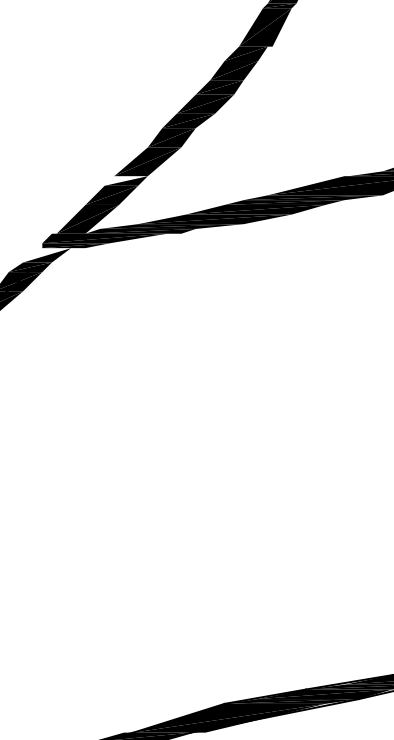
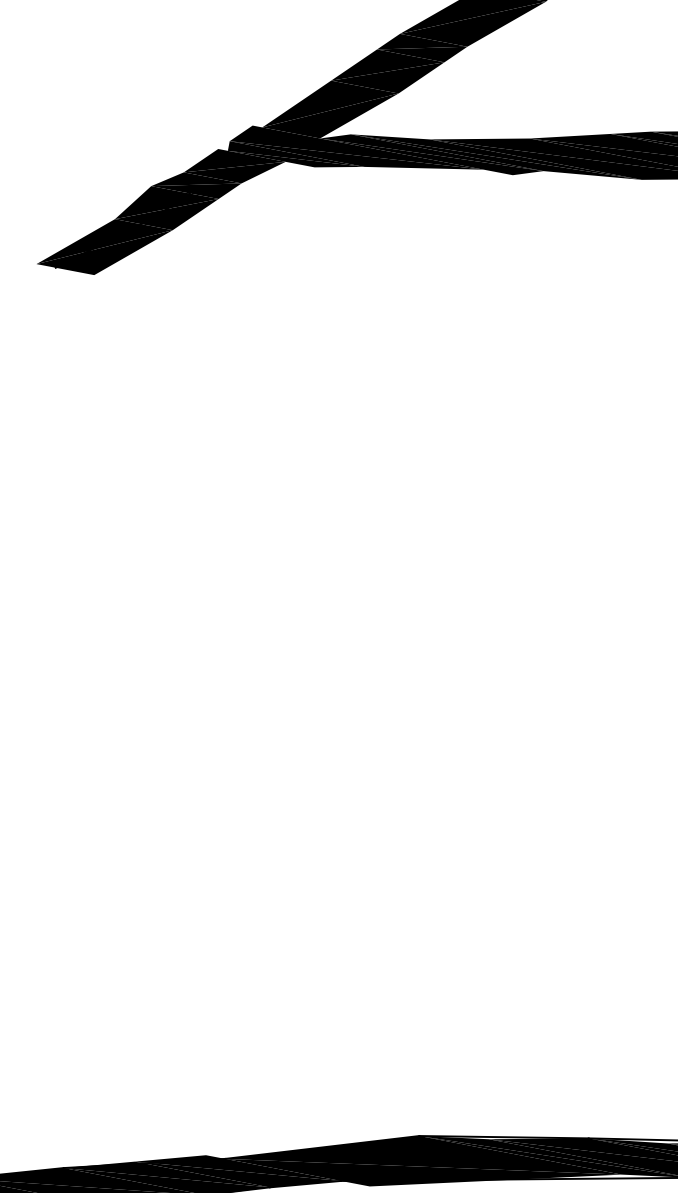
fill: (125, 180) -> (420, 46), added
fill: (47, 255) -> (235, 167), added

